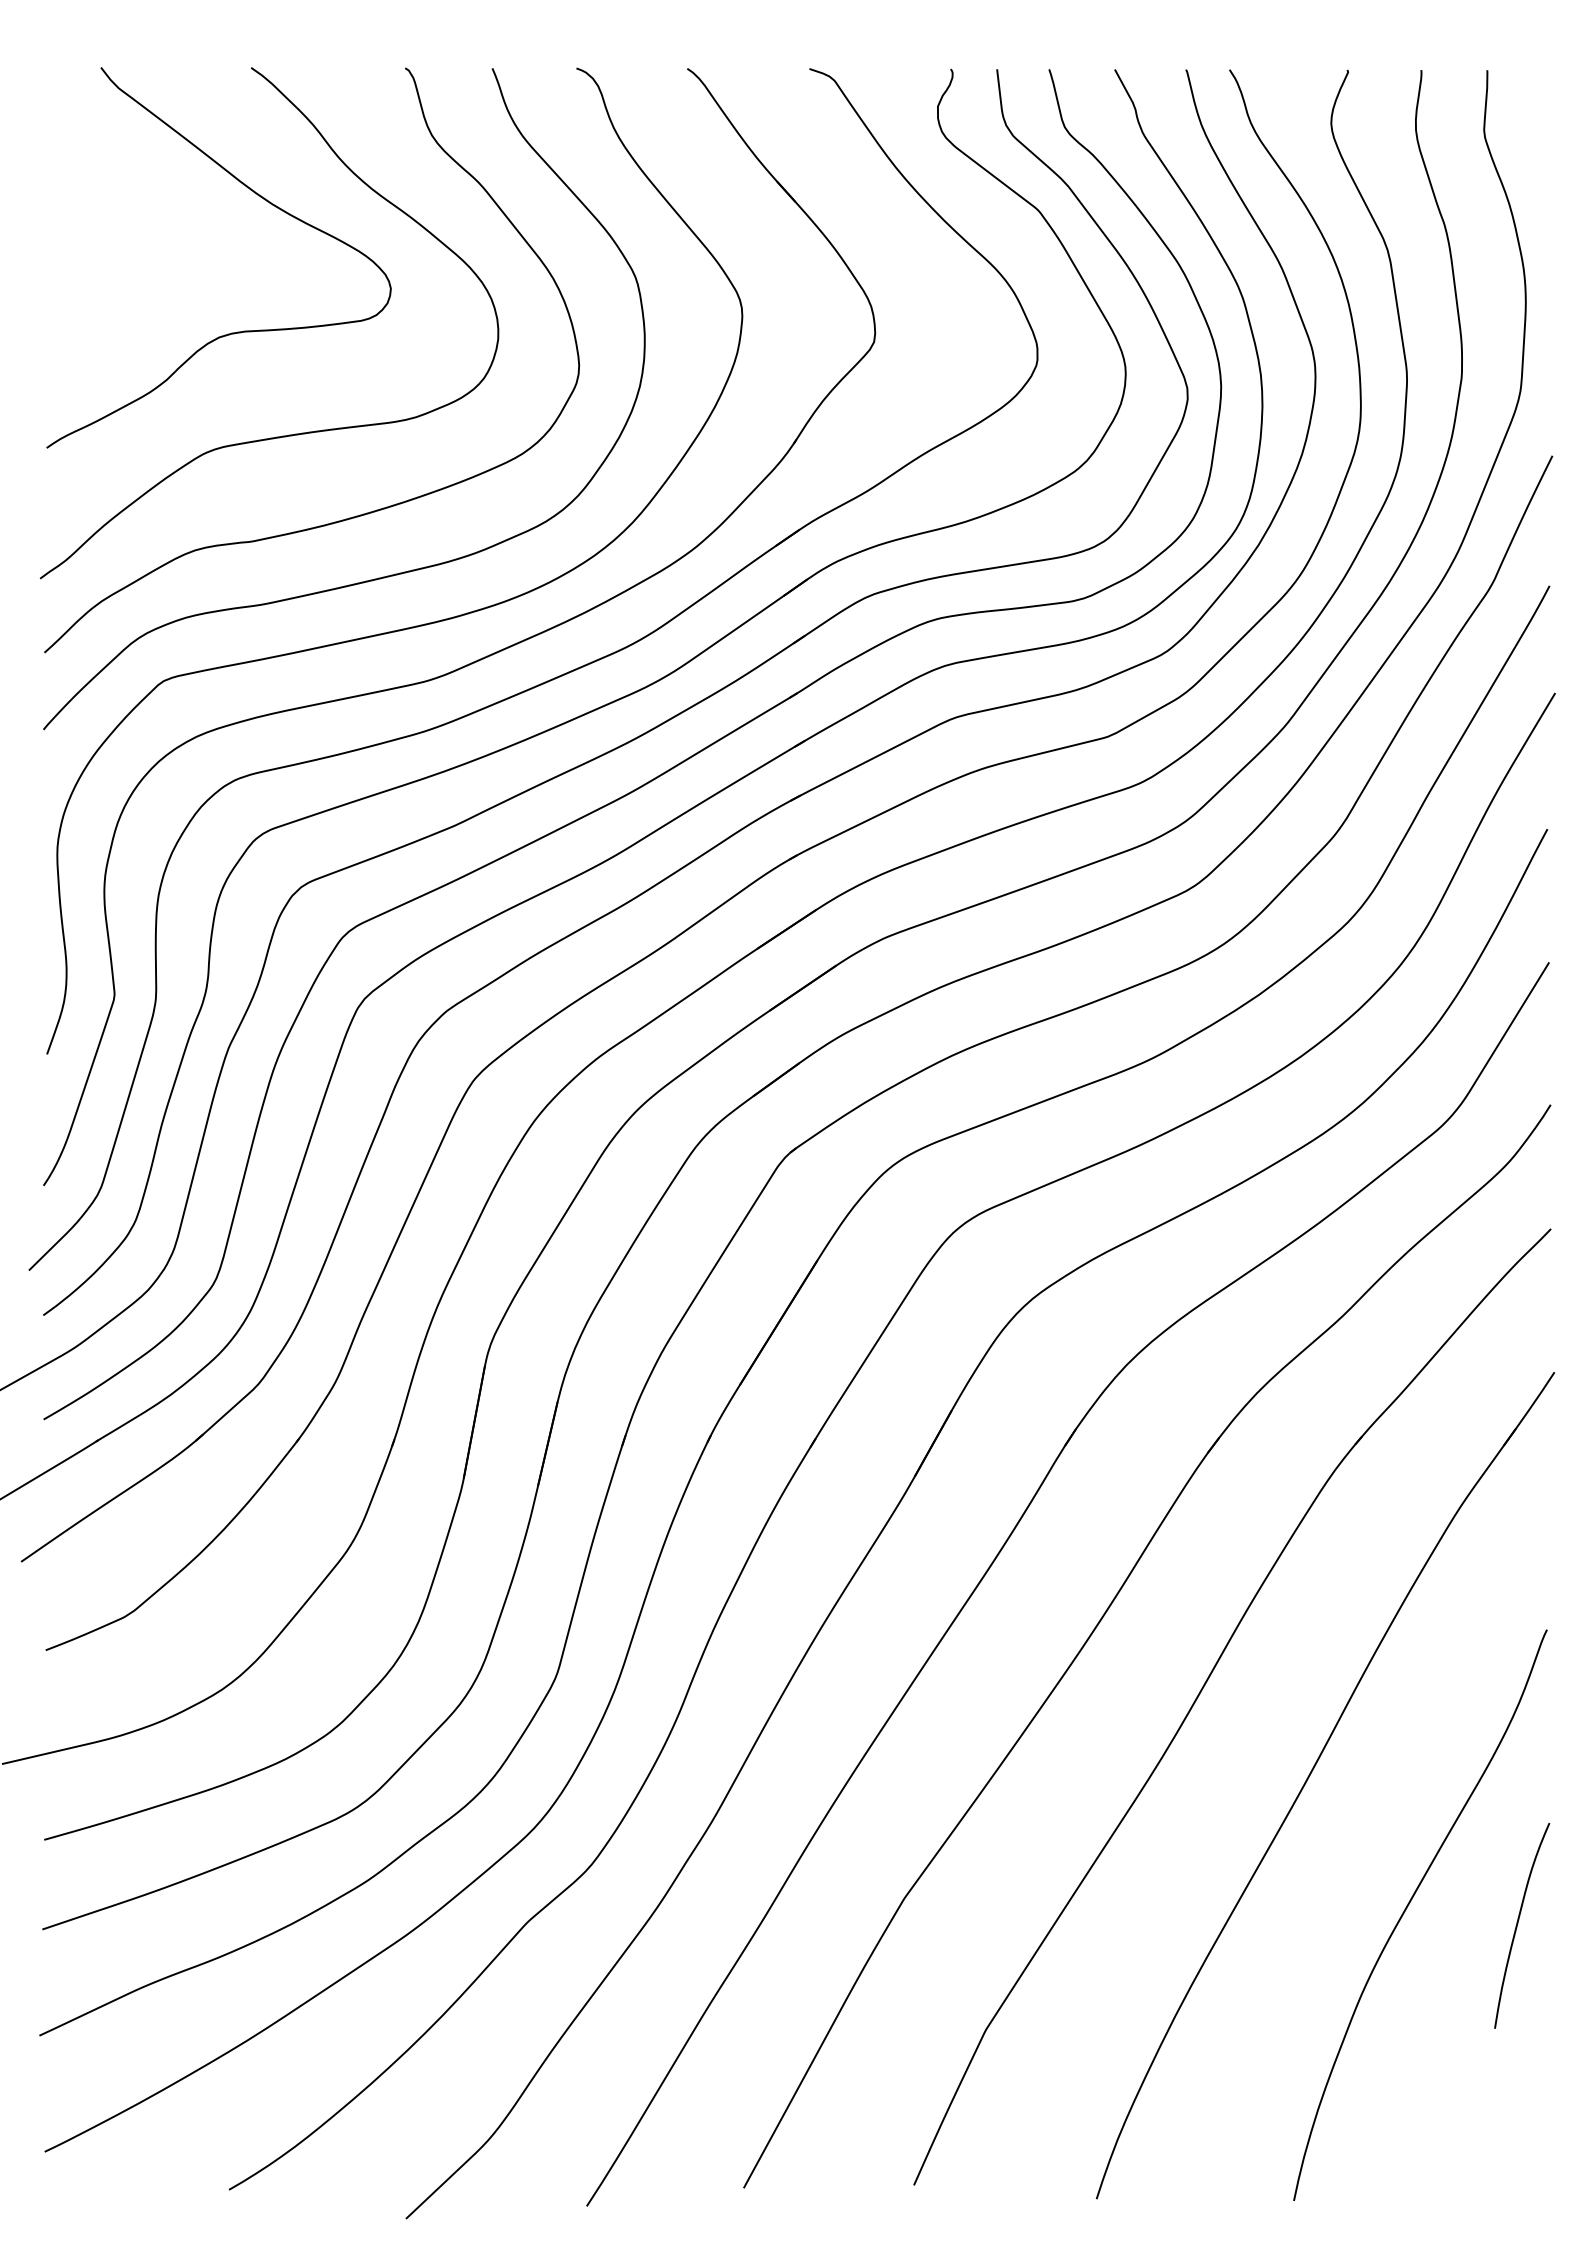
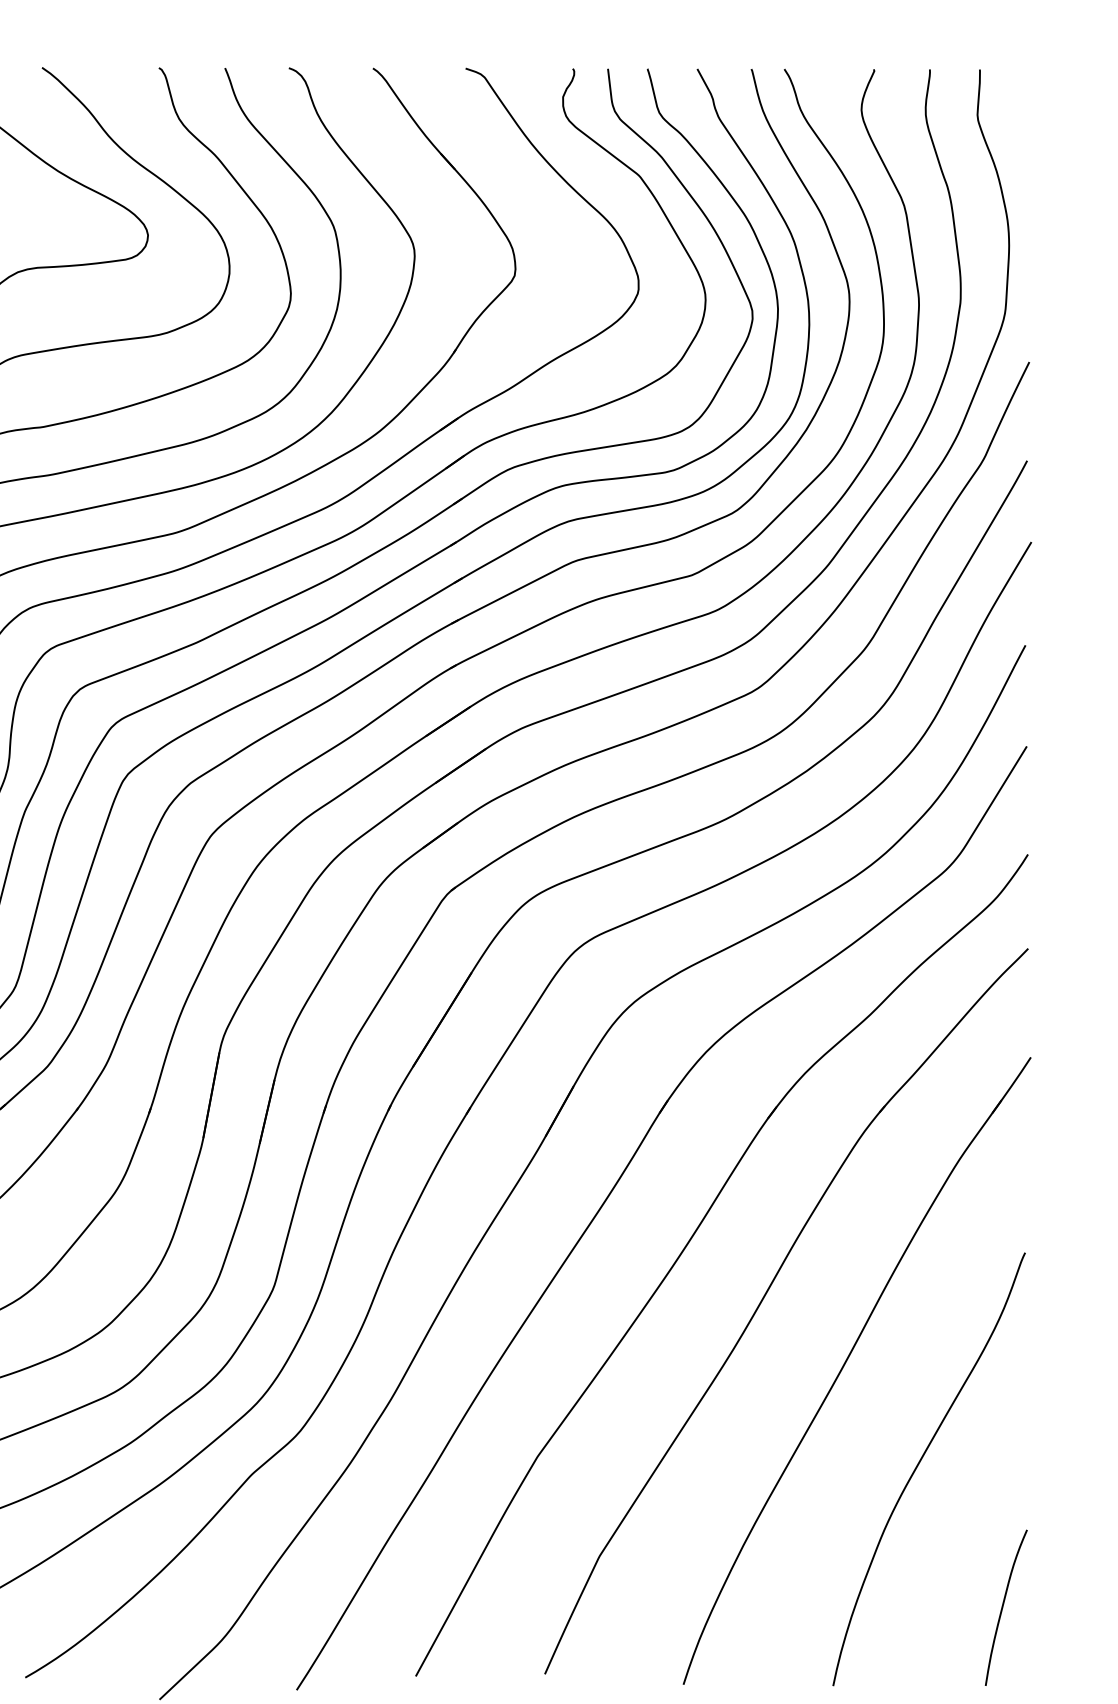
curve: (1518, 1923) -> (1003, 1606), moved

